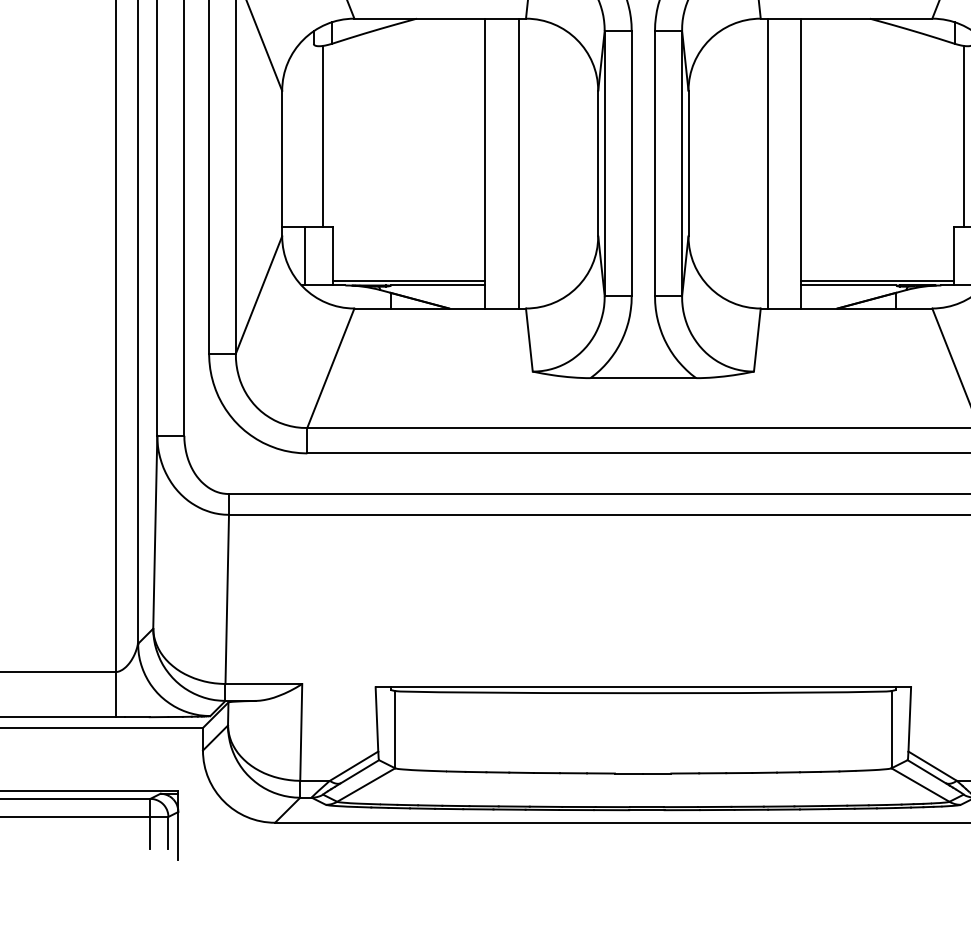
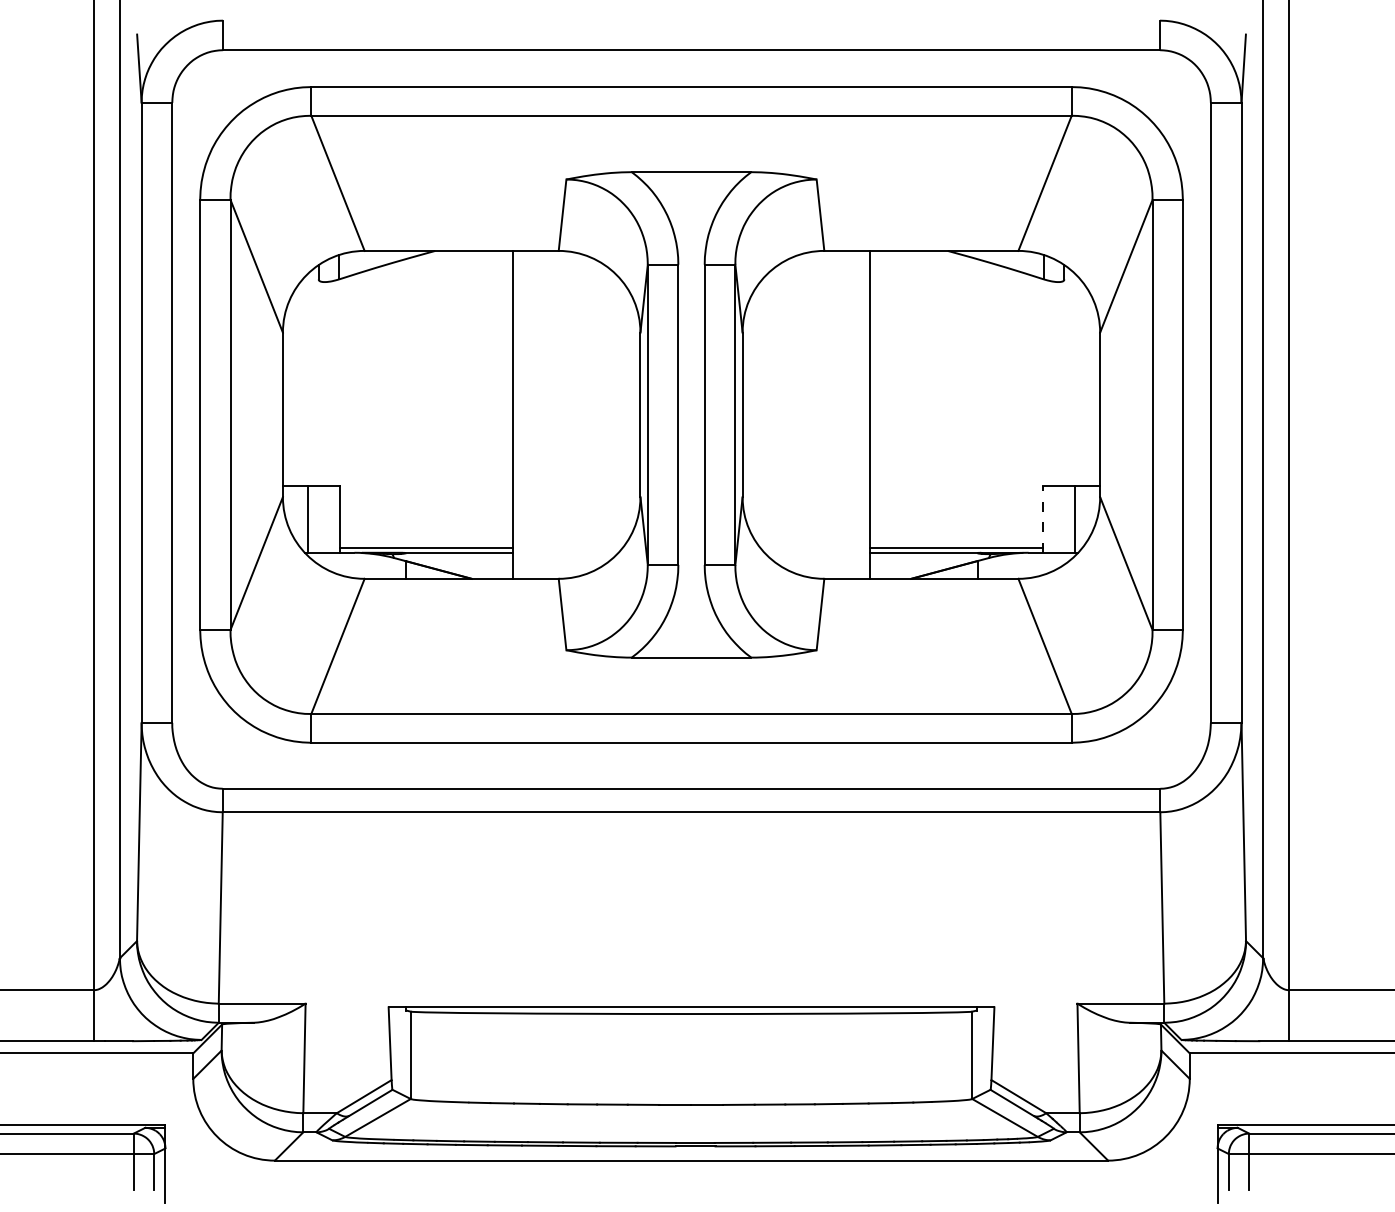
line: (322, 135) -> (328, 383), removed
line: (964, 135) -> (1054, 383), removed
line: (518, 163) -> (550, 414), removed
line: (767, 163) -> (832, 414), removed
line: (953, 256) -> (1042, 519), solid -> dashed

